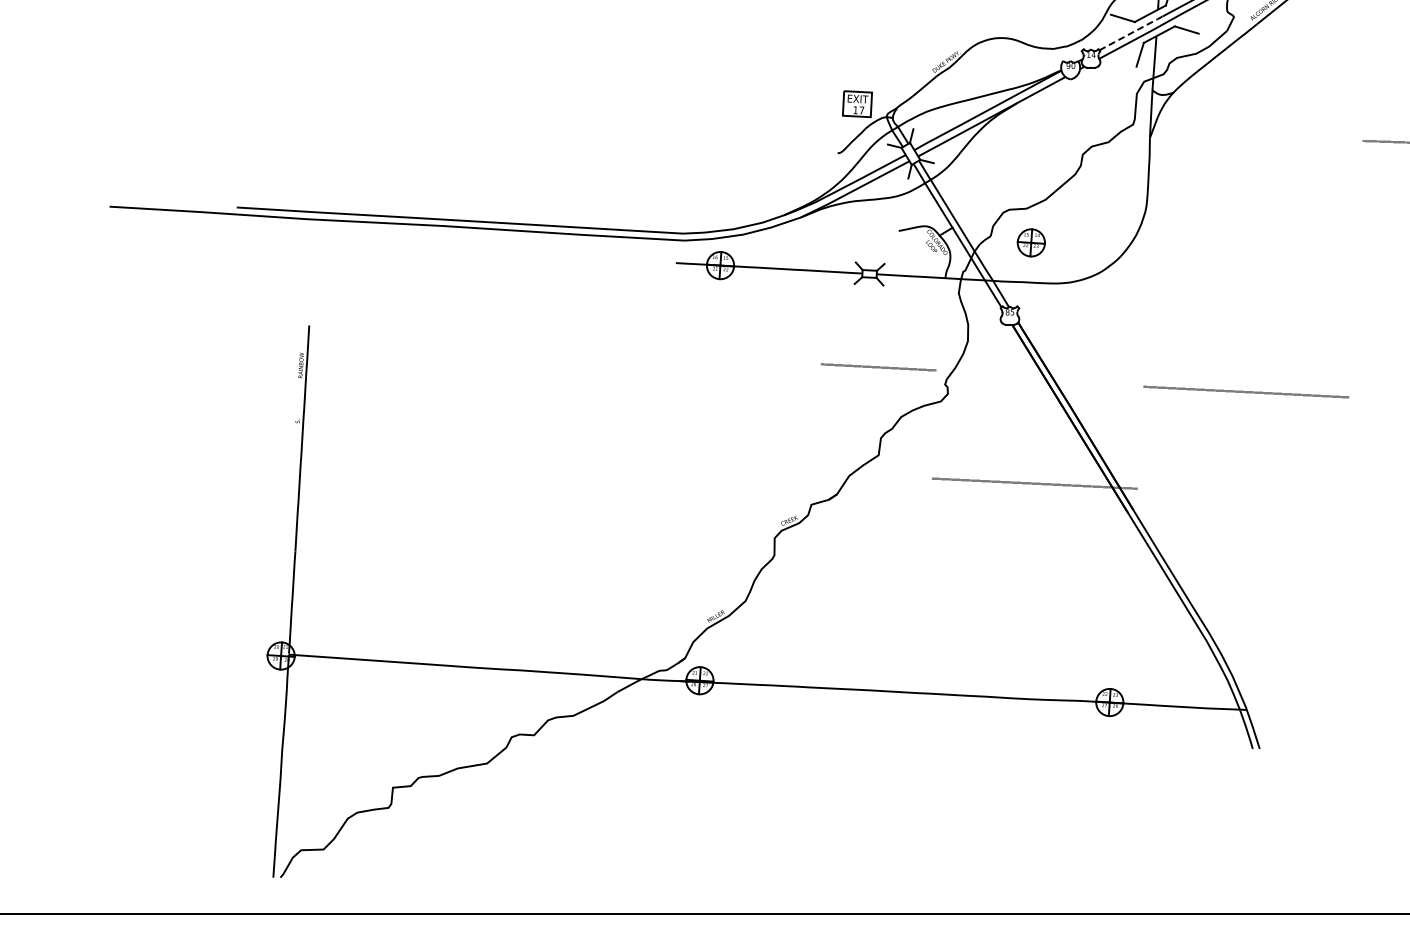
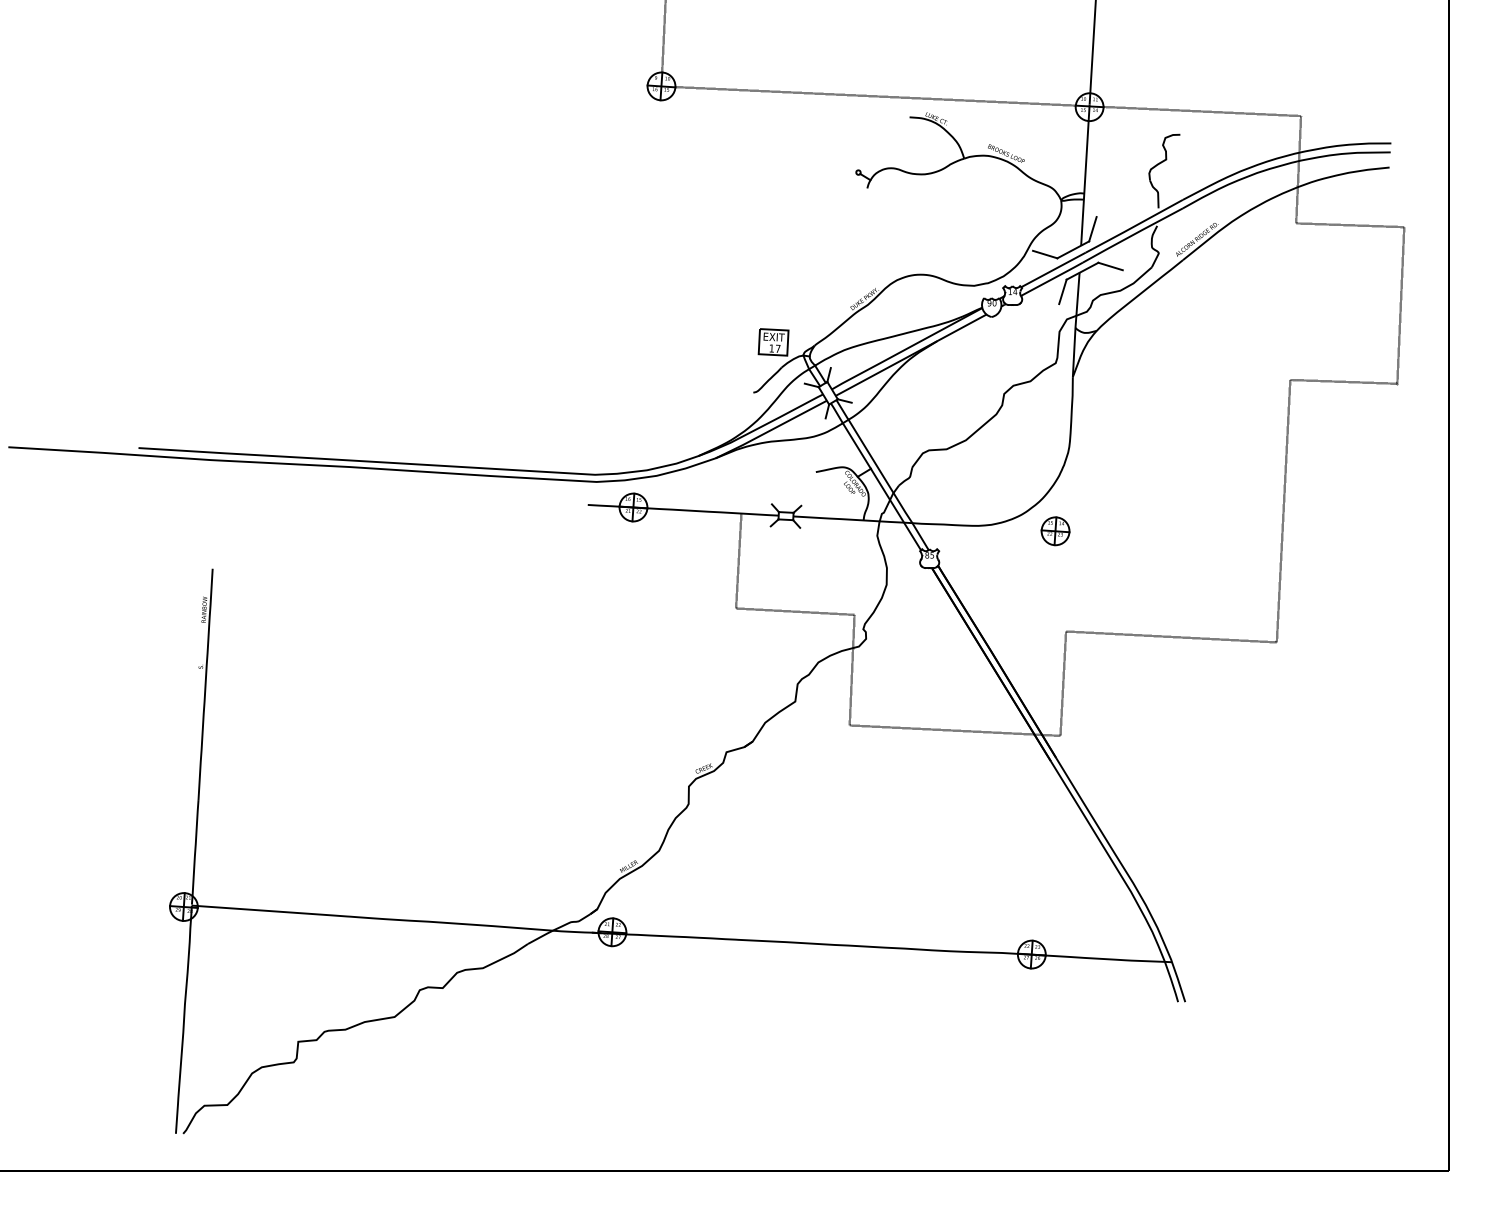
line: (1131, 32) -> (1054, 269), dashed -> solid
part: (1031, 243) -> (1055, 531), moved
line: (1355, 268) -> (1283, 510), added
line: (823, 317) -> (738, 560), added
line: (933, 423) -> (851, 669), added
line: (1140, 437) -> (1063, 683), added

